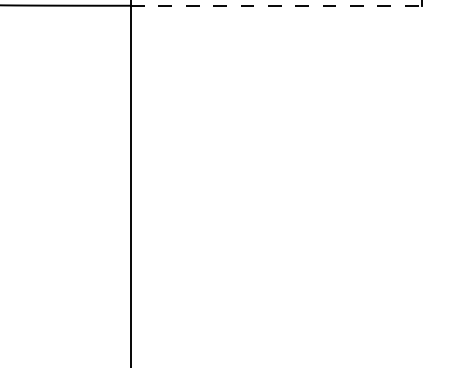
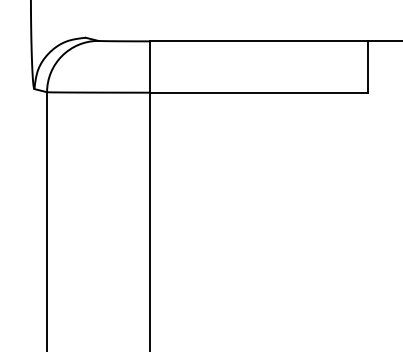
line: (277, 5) -> (259, 92), dashed -> solid

